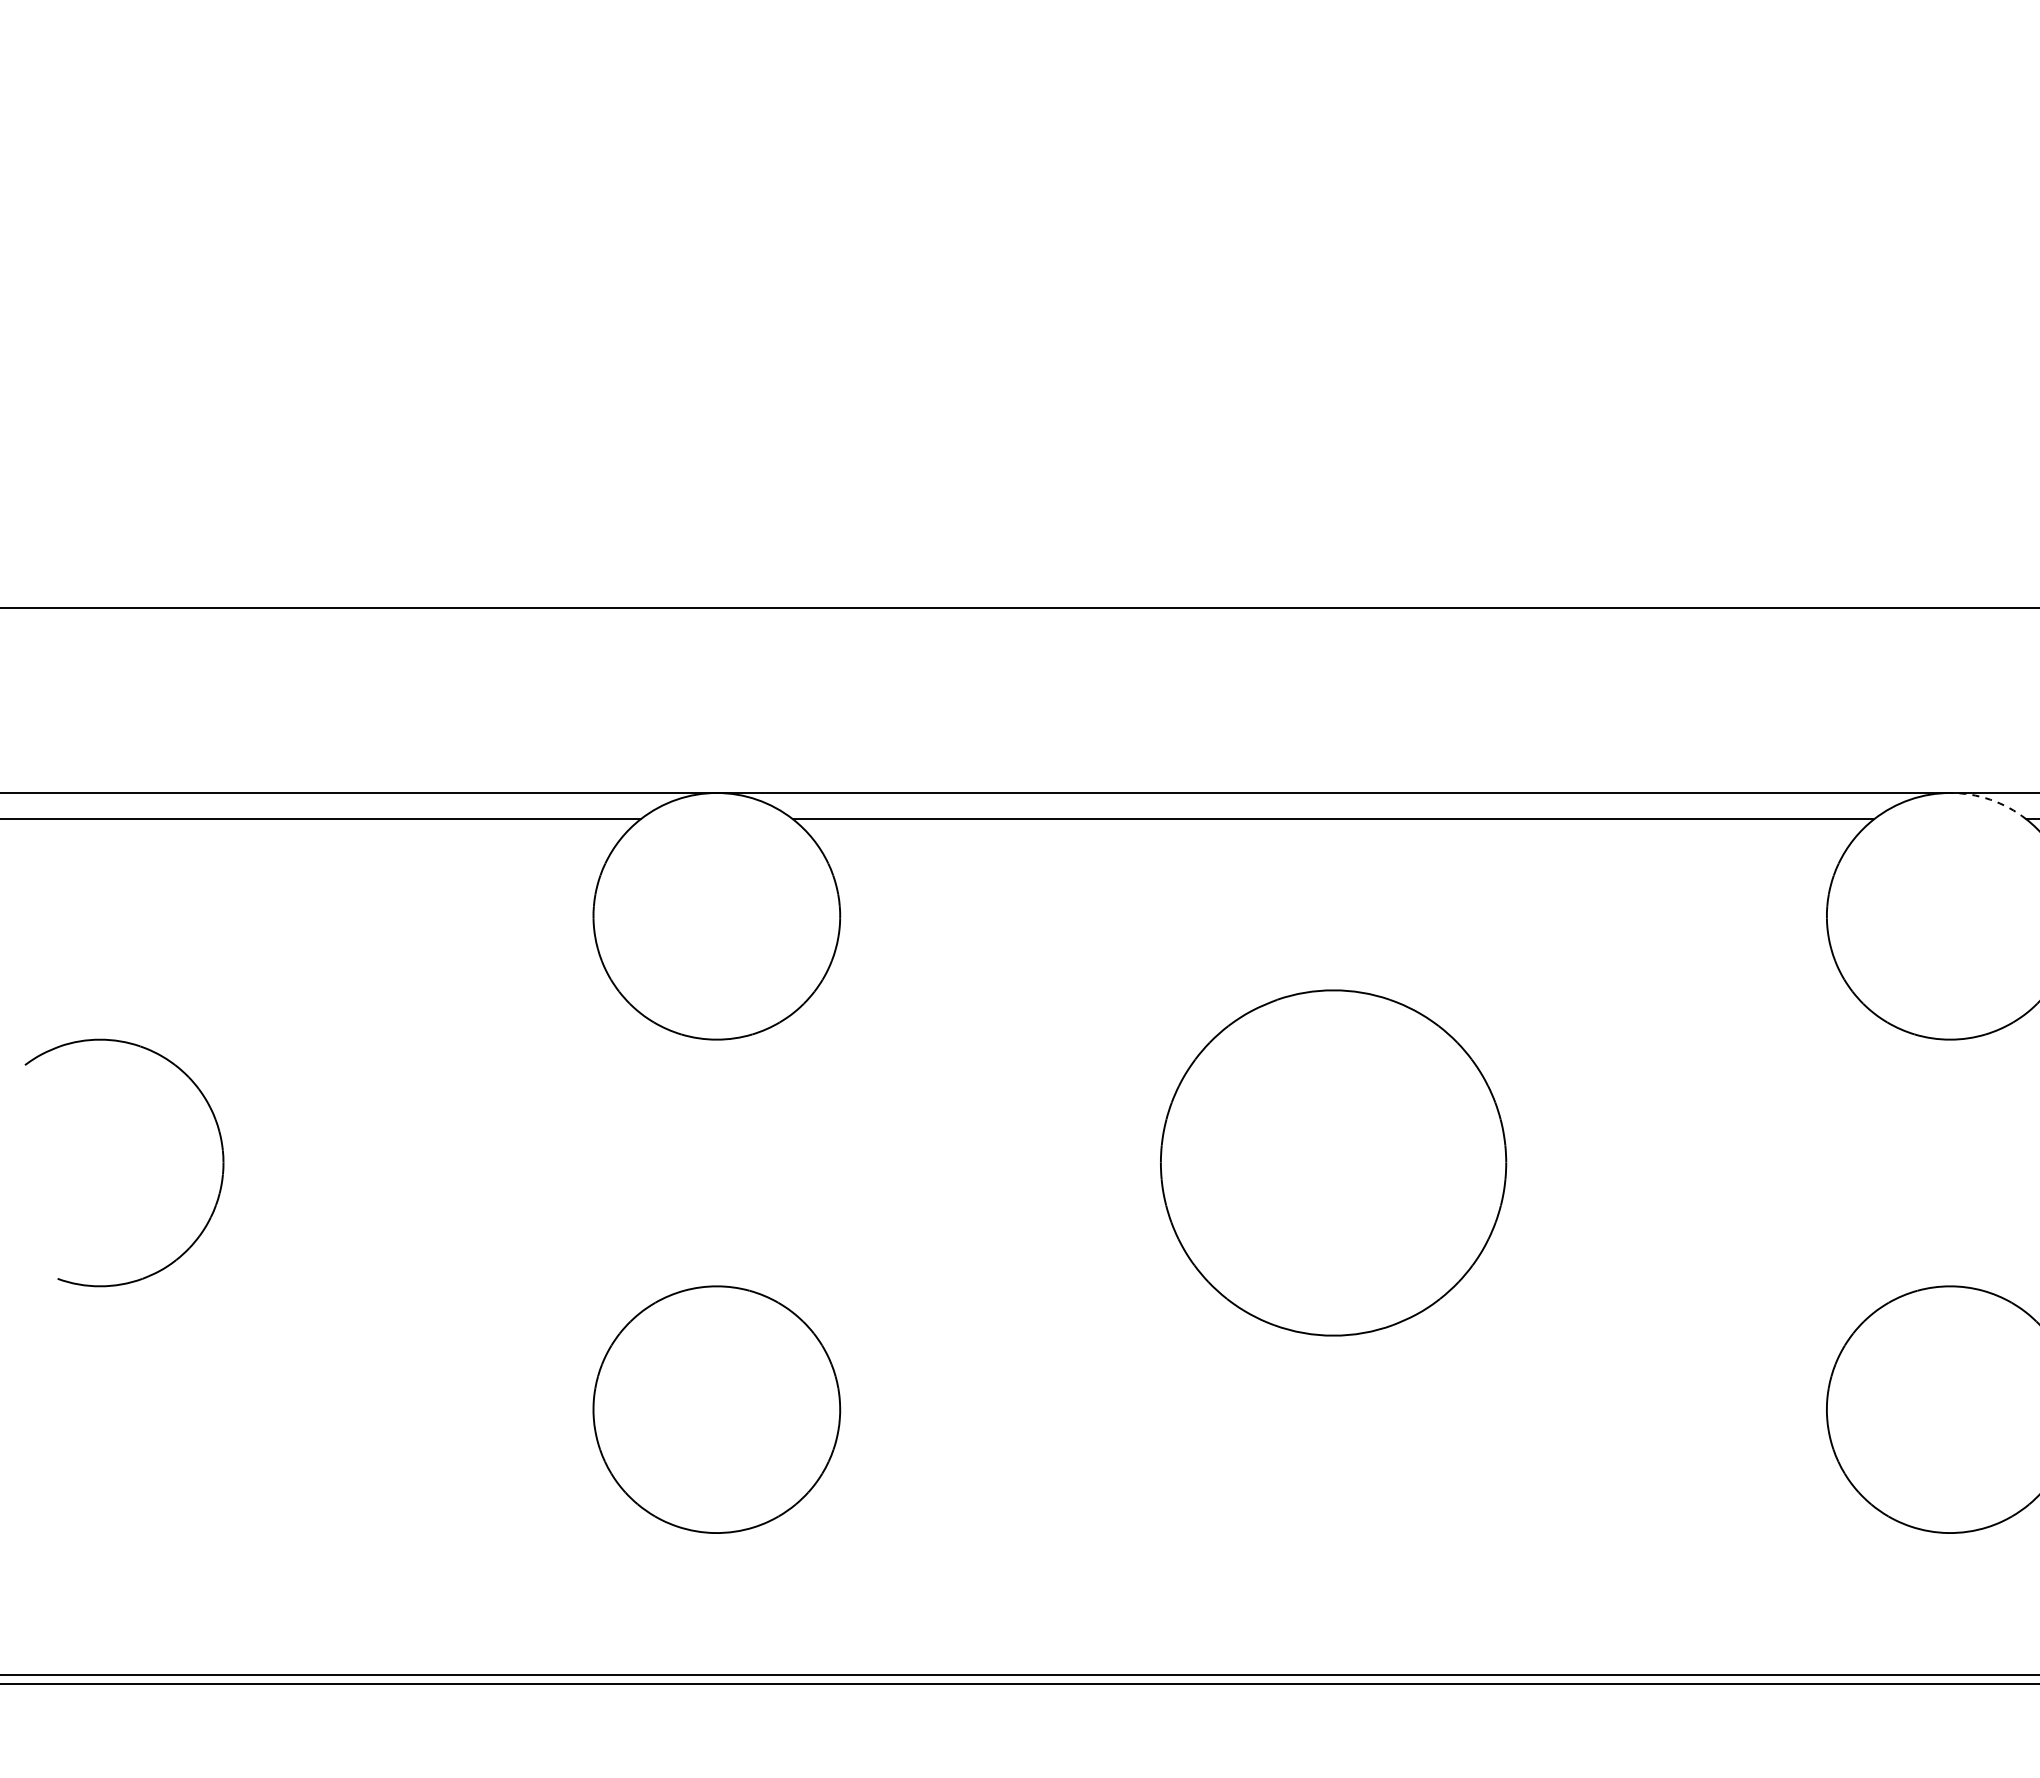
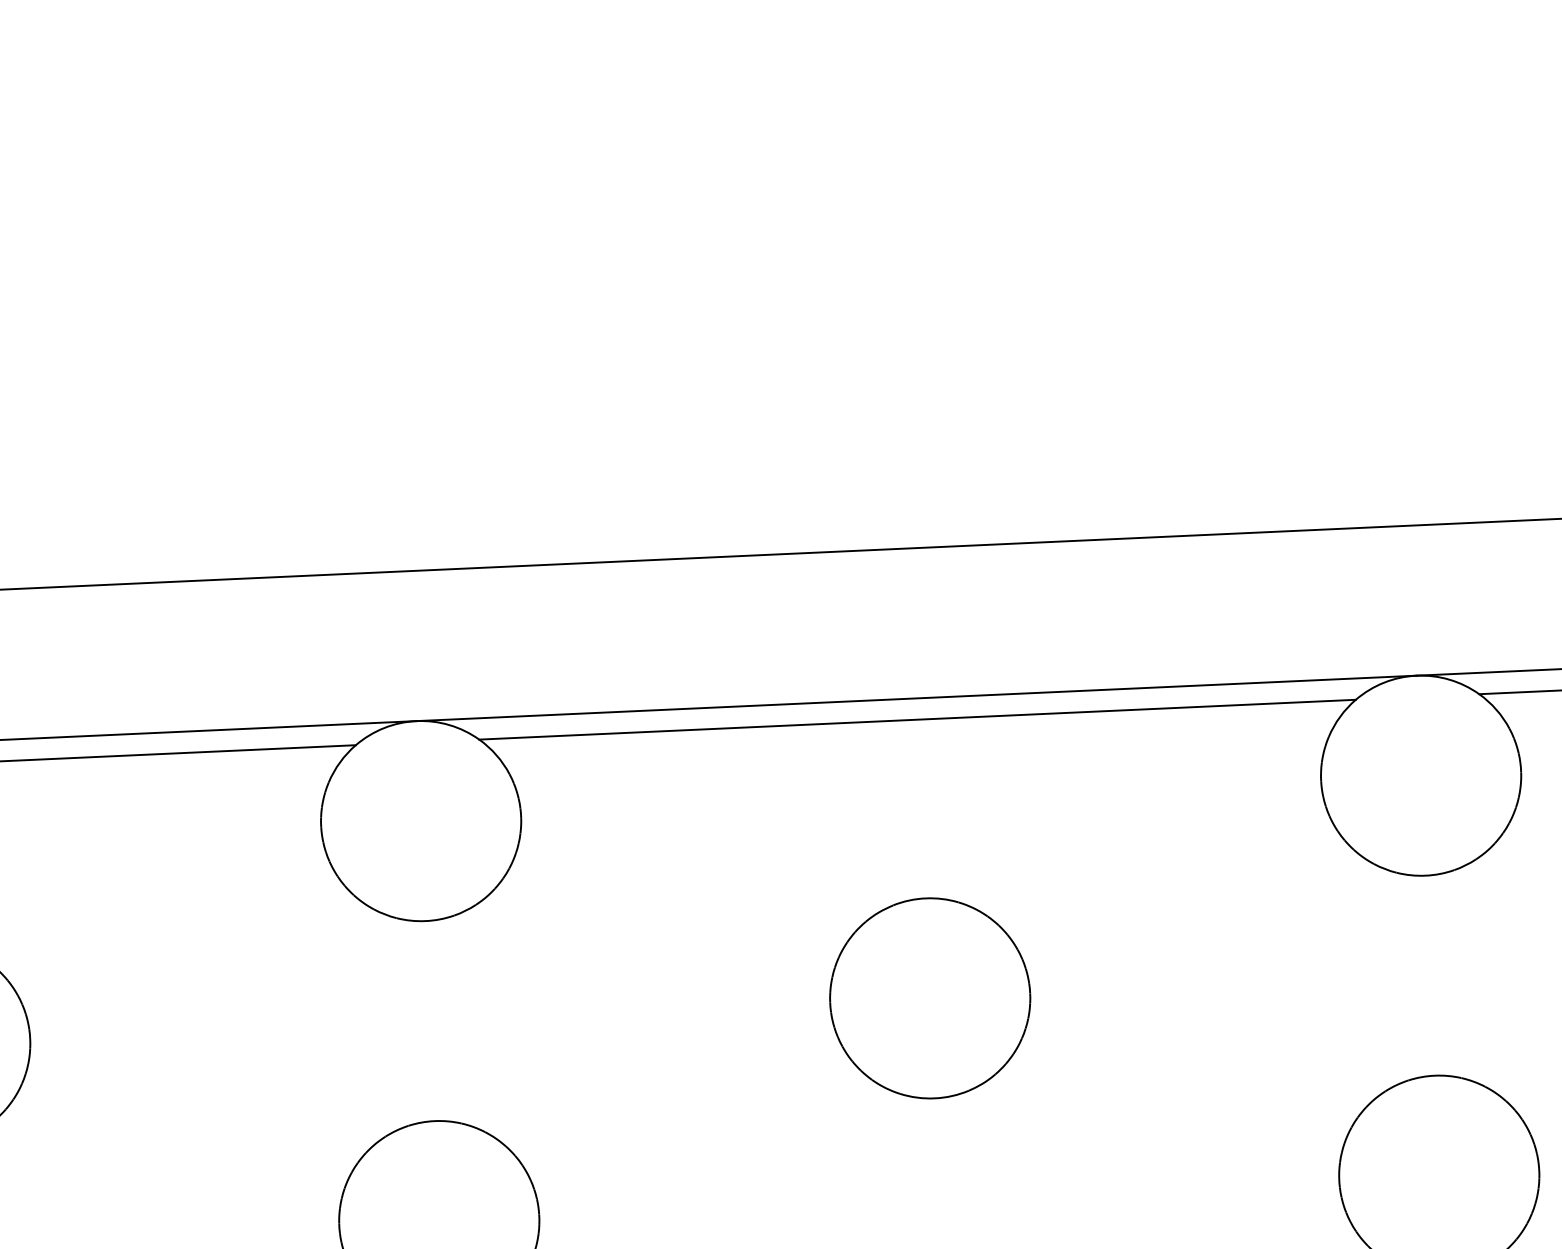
arc: (1990, 799) -> (1449, 679), dashed -> solid
part: (1333, 1162) -> (930, 997), size x0.71

